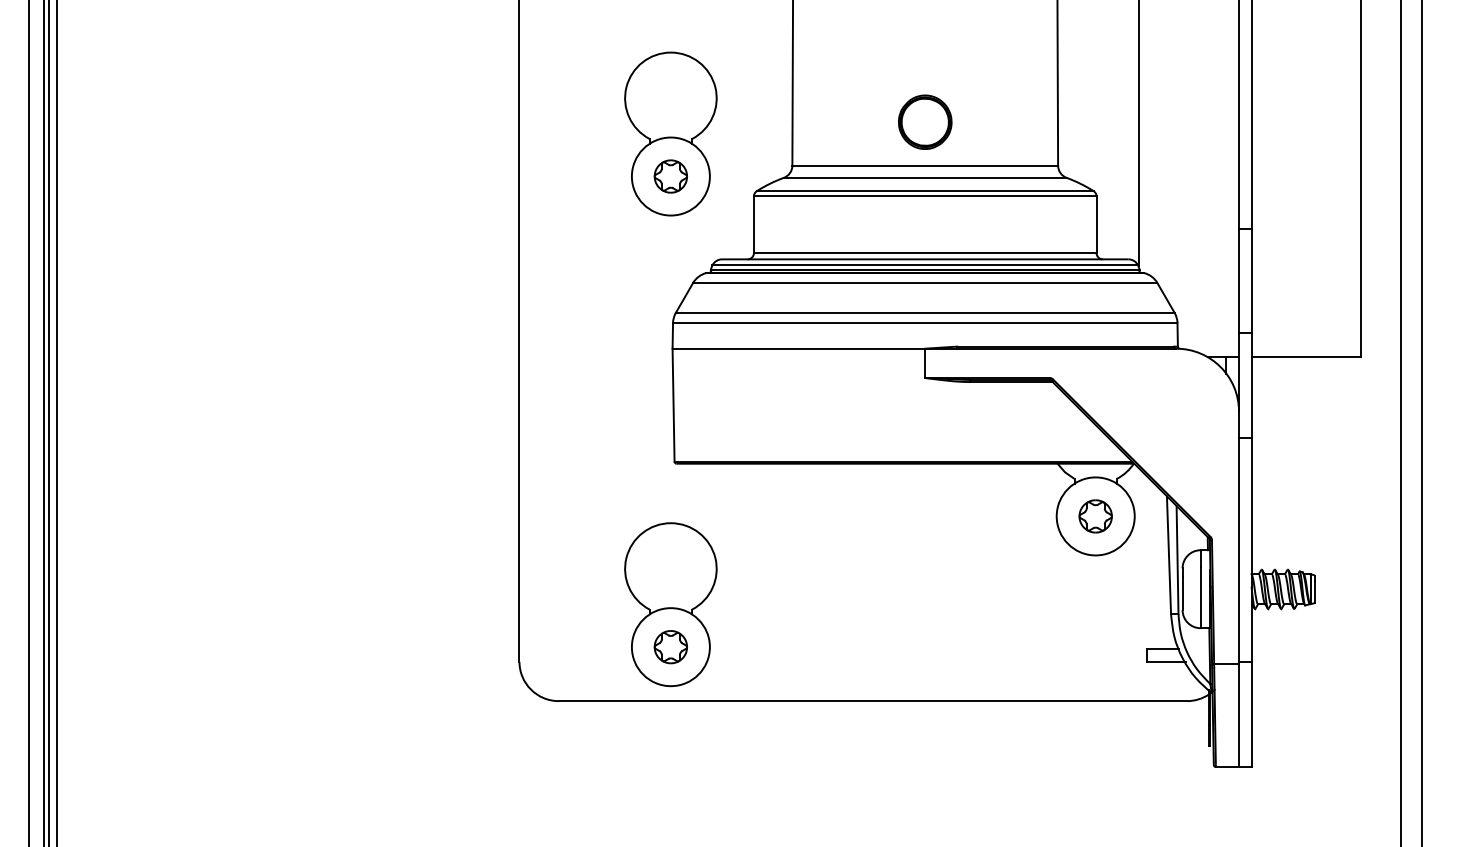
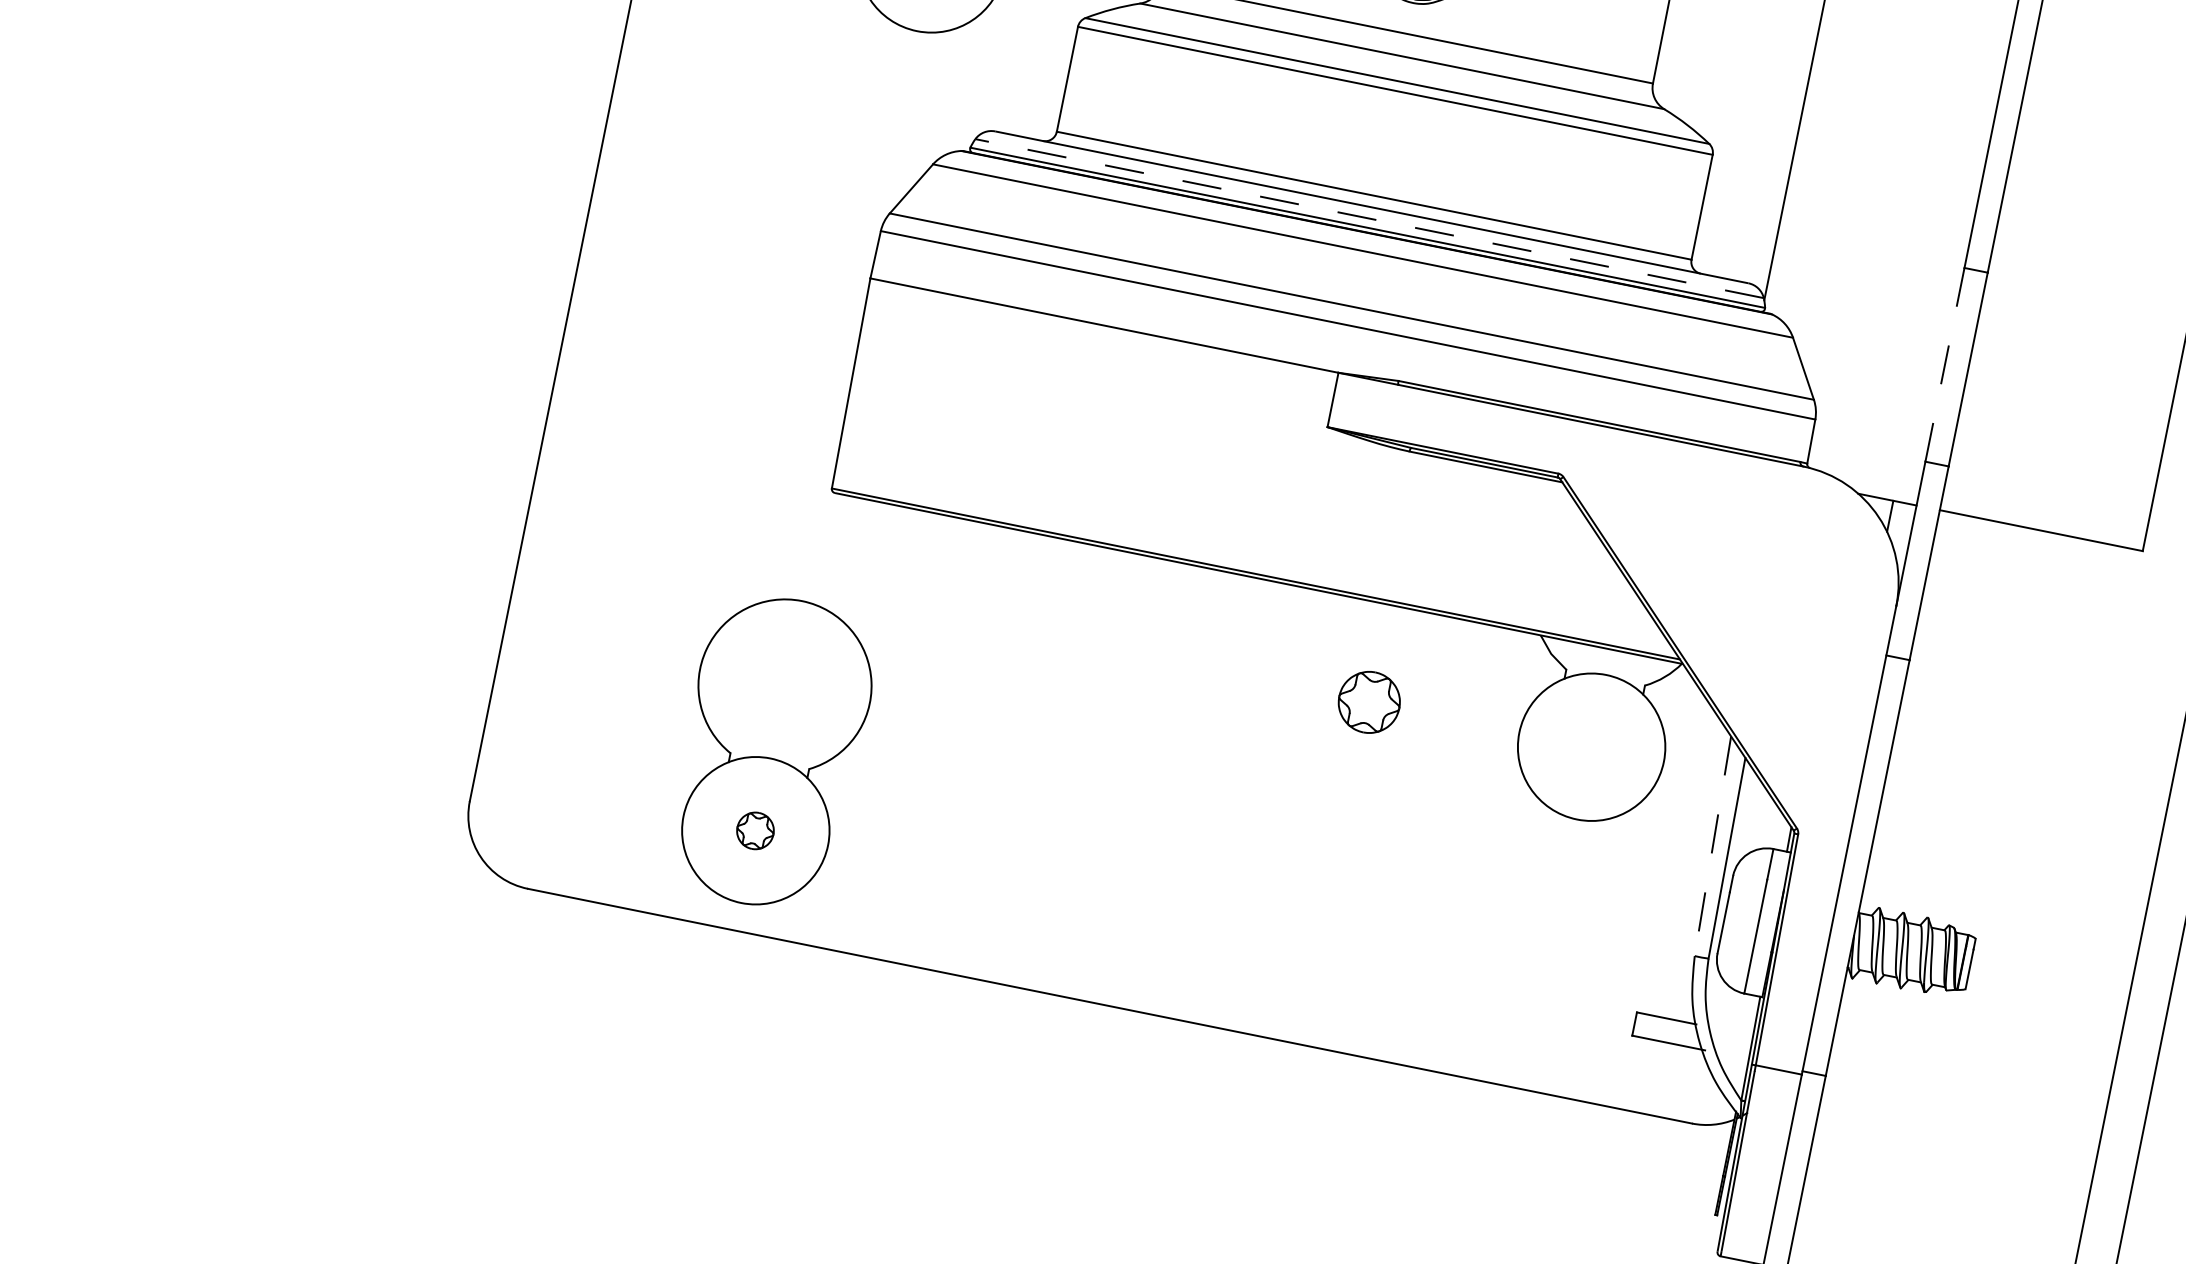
line: (925, 265) -> (1370, 218), solid -> dashed
line: (1239, 280) -> (1946, 363), solid -> dashed
part: (1095, 516) -> (1368, 702), moved
line: (1168, 555) -> (1711, 846), solid -> dashed
part: (670, 647) -> (754, 831), size x0.6

